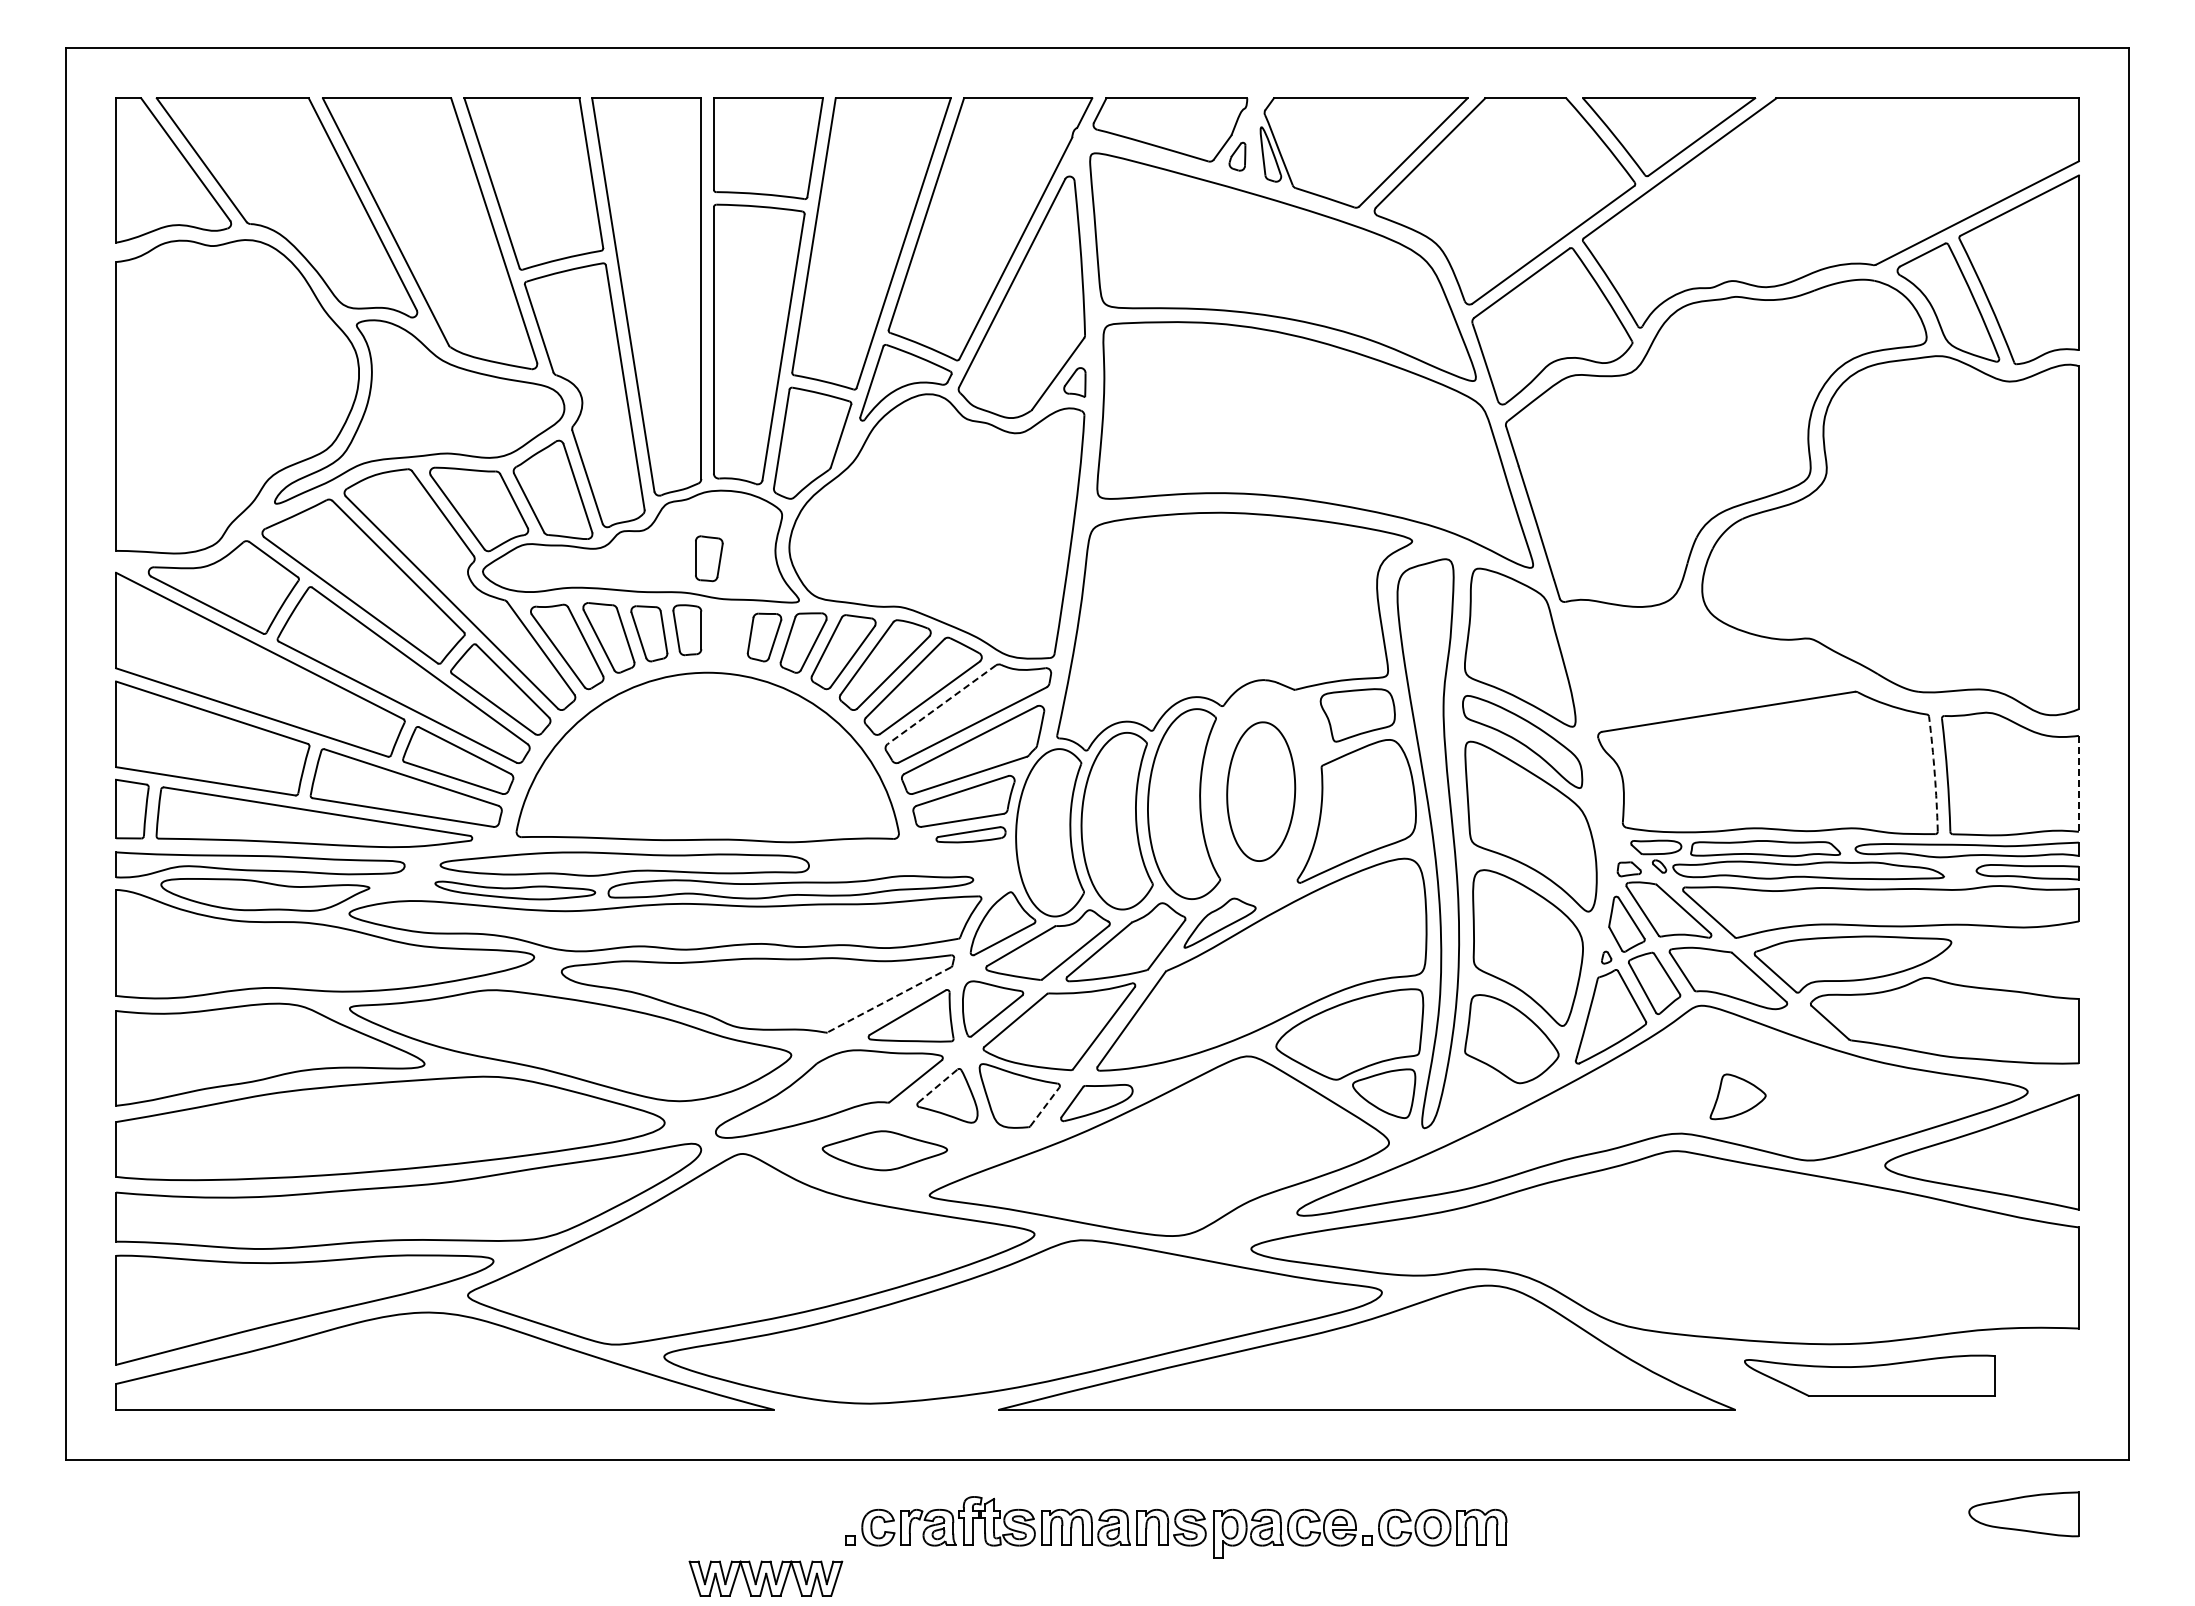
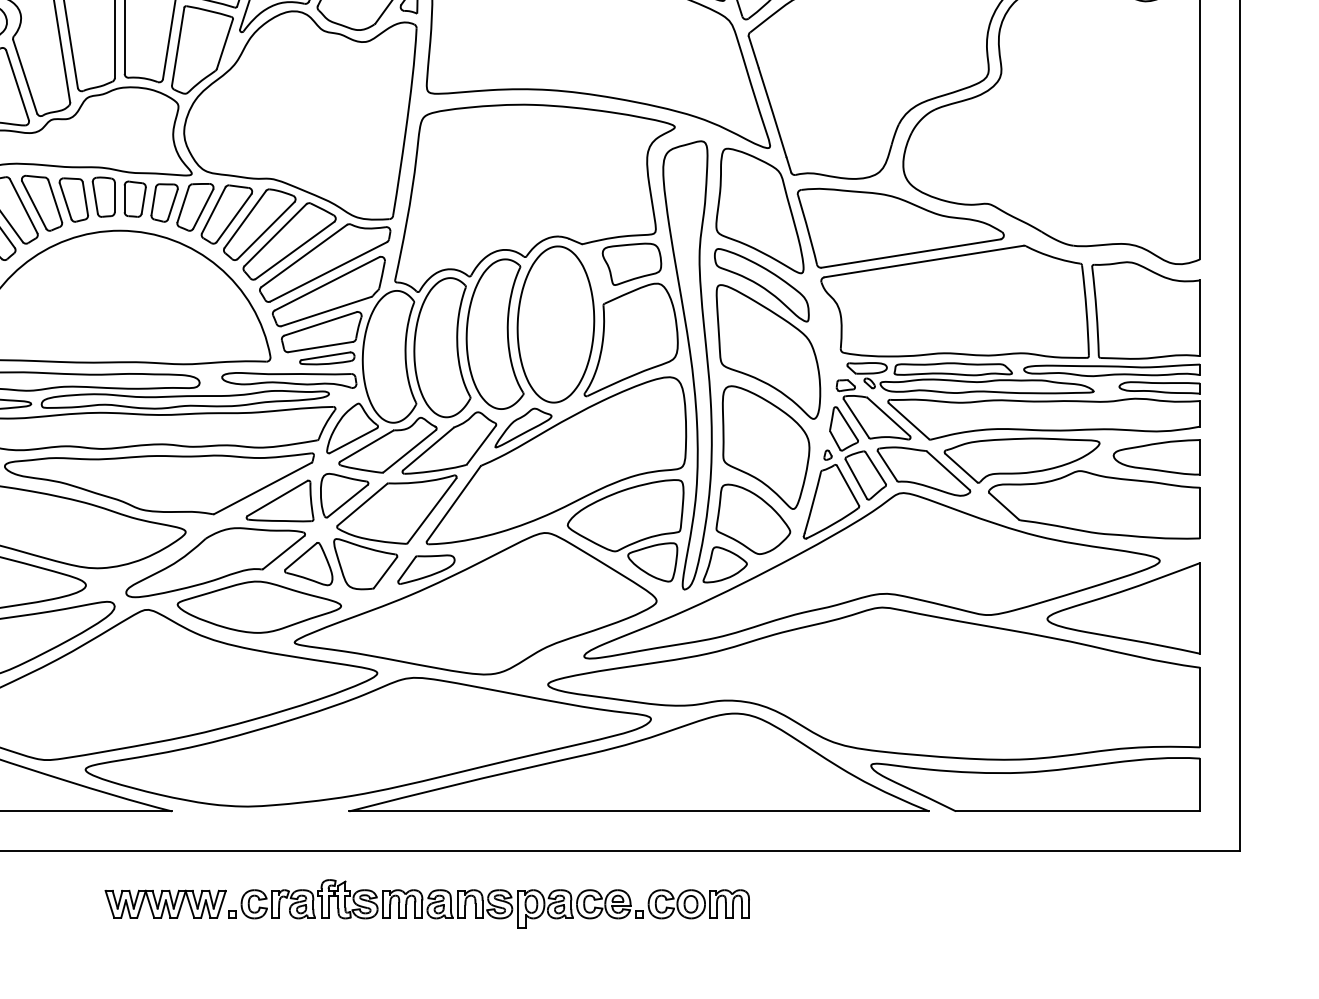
part: (709, 558) -> (135, 199), moved
part: (1698, 669) -> (900, 228), added
line: (941, 704) -> (304, 255), dashed -> solid
arc: (1934, 773) -> (1086, 310), dashed -> solid
line: (2078, 783) -> (1199, 317), dashed -> solid
part: (1260, 791) -> (555, 324), size x1.43
part: (922, 862) -> (289, 380), added
line: (889, 999) -> (263, 488), dashed -> solid
line: (937, 1086) -> (300, 556), dashed -> solid
part: (1737, 1096) -> (724, 564), moved
line: (1045, 1106) -> (385, 572), dashed -> solid
part: (884, 1150) -> (259, 607), size x1.67
part: (1869, 1375) -> (1035, 784), size x1.67
part: (2023, 1514) -> (1156, 457), moved
part: (765, 1578) -> (165, 904), moved

